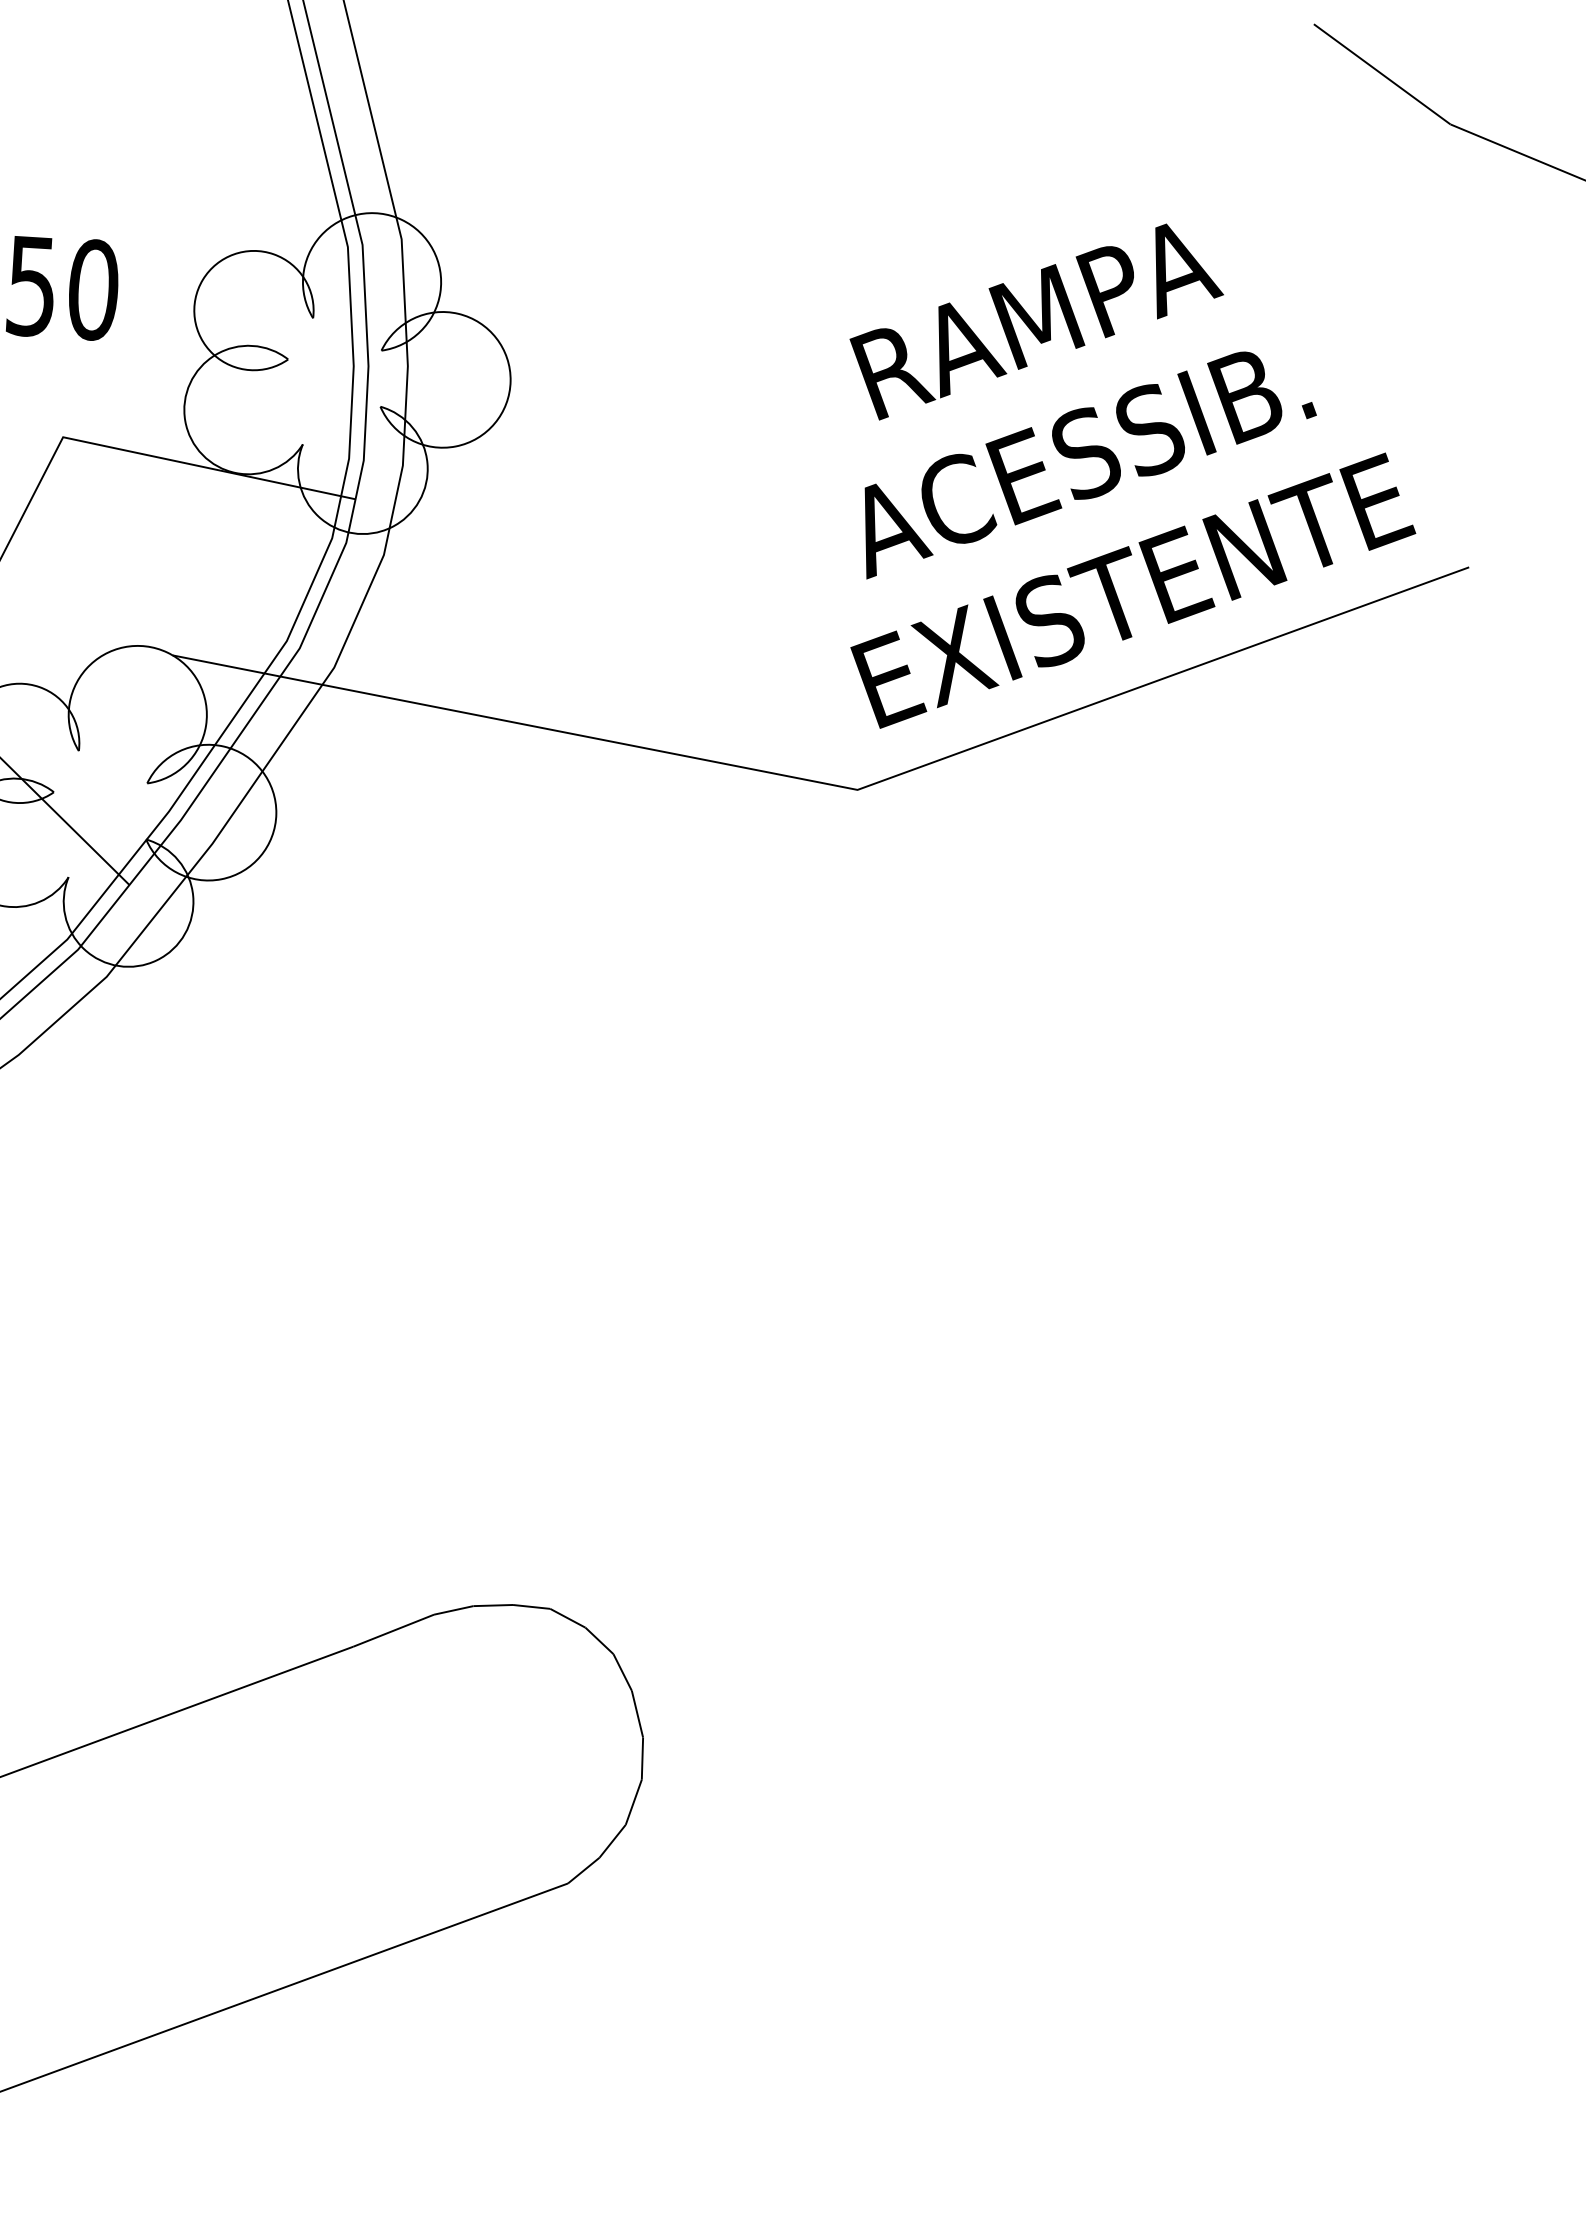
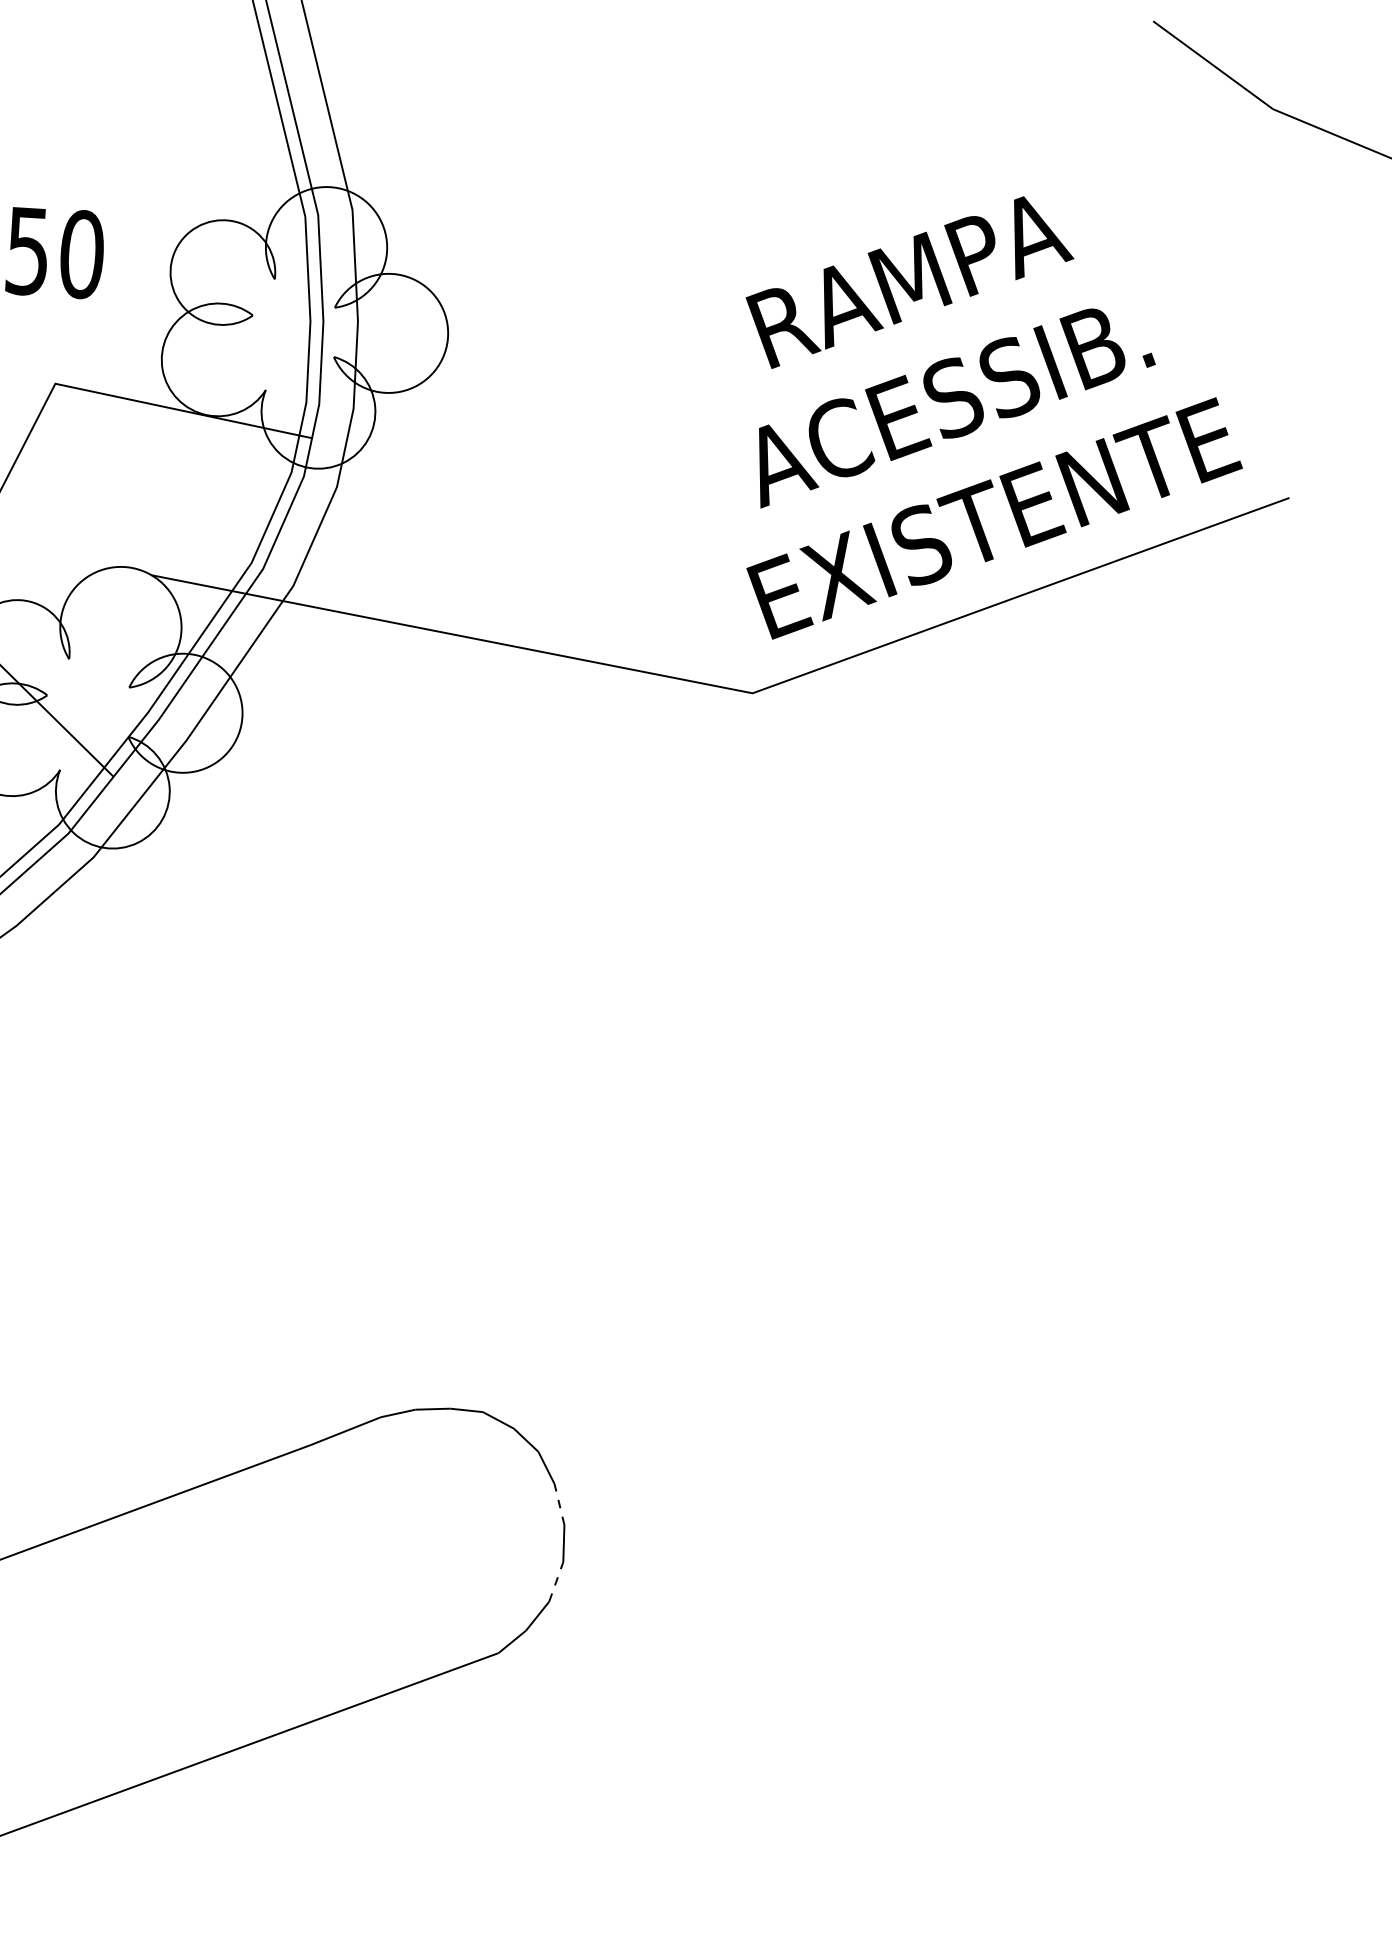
line: (637, 1713) -> (559, 1503), solid -> dashed
line: (633, 1802) -> (556, 1582), solid -> dashed

